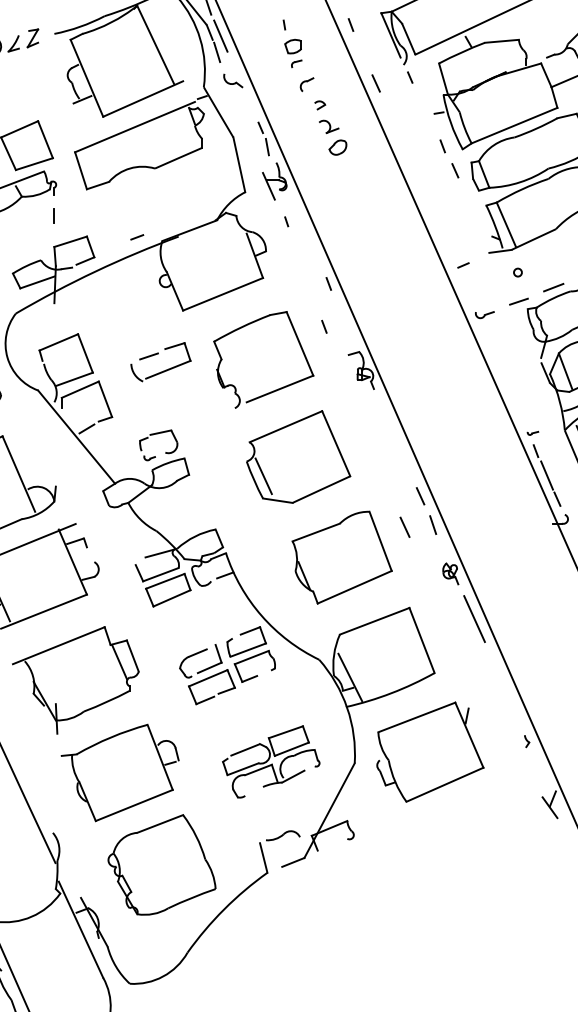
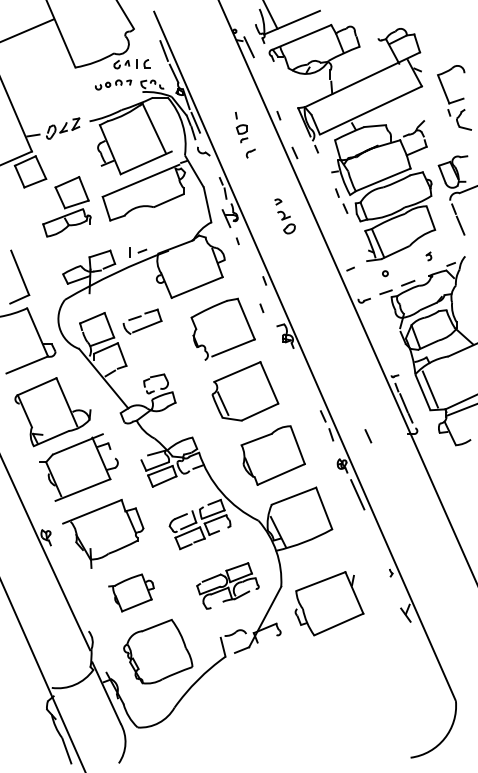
part: (330, 128) -> (284, 216), moved
line: (54, 215) -> (129, 252), moved
part: (160, 361) -> (142, 321), moved
line: (405, 527) -> (368, 436), moved
part: (430, 751) -> (329, 603), moved
part: (120, 772) -> (131, 592), size x0.6

